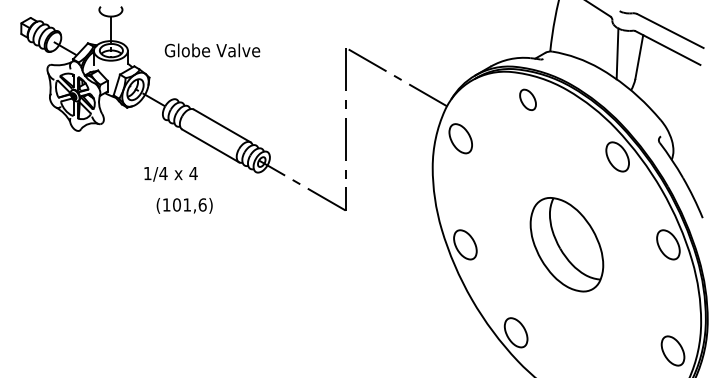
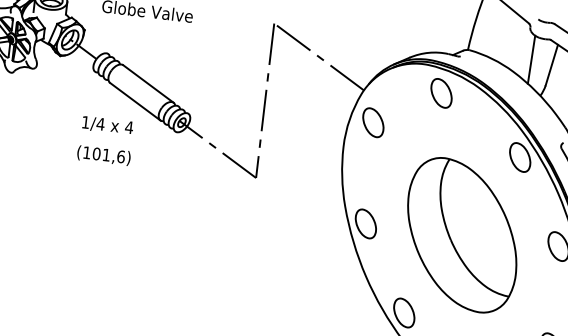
part: (527, 99) -> (441, 92), size x1.43
text: (170, 174) -> (107, 125), moved
part: (566, 244) -> (461, 234), size x1.67

